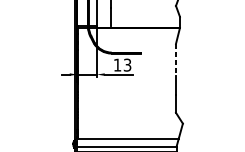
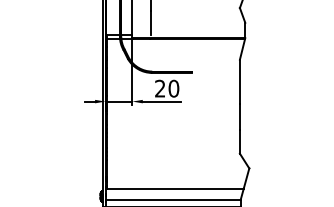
line: (175, 60) -> (239, 82), dashed -> solid
text: (122, 64) -> (167, 88), 13 -> 20

